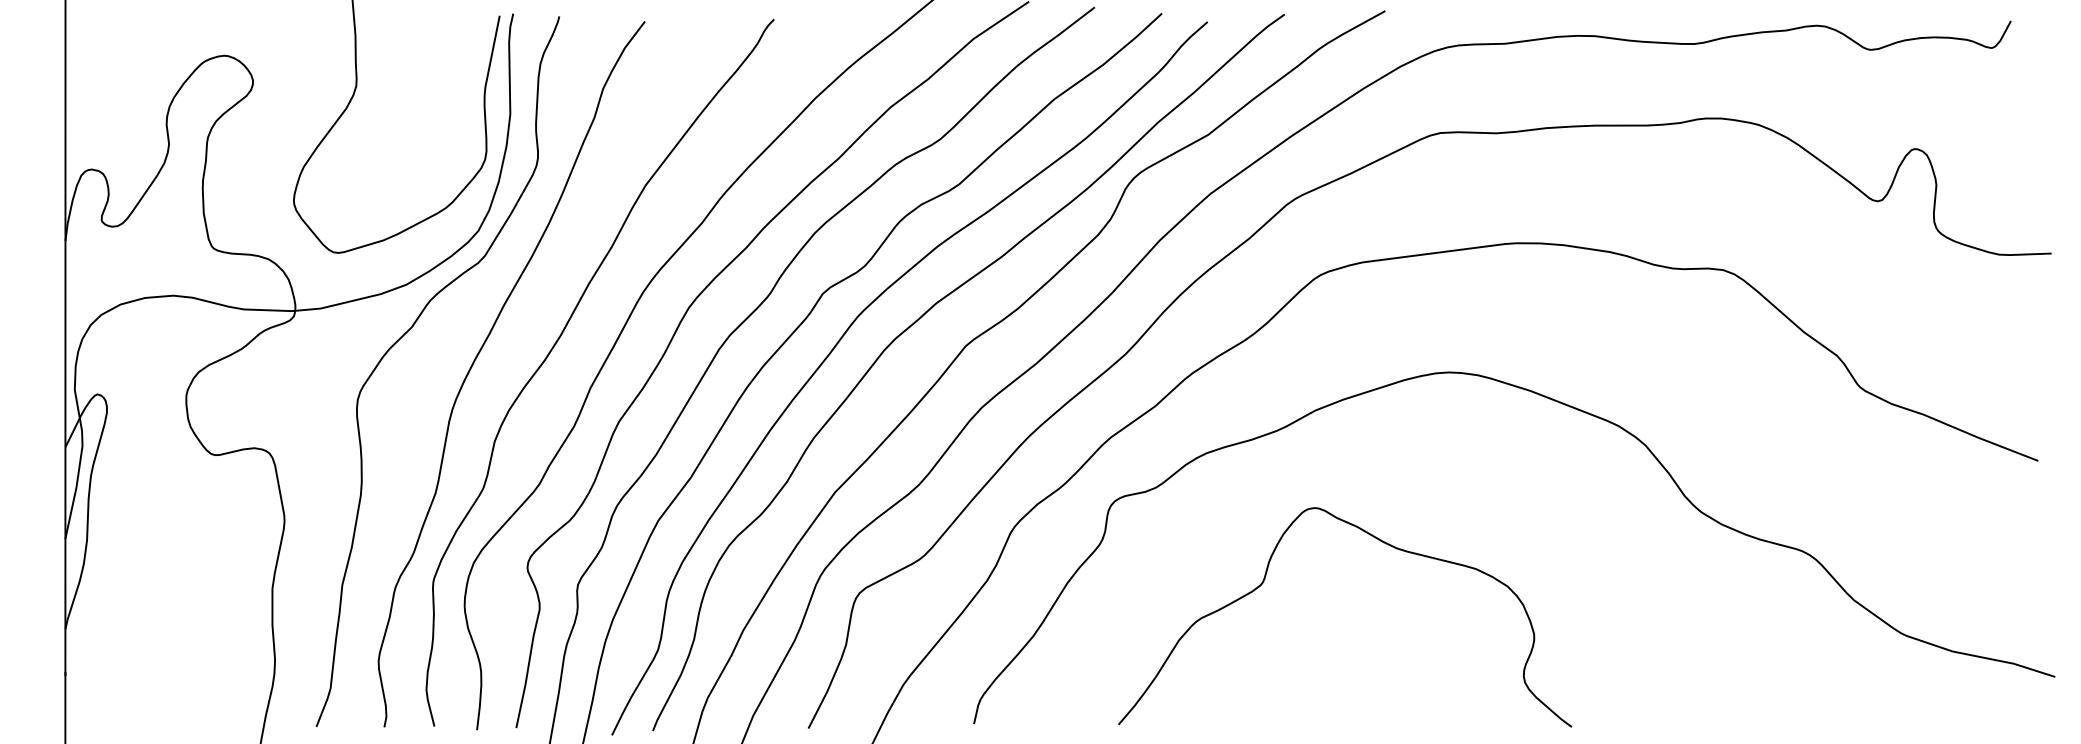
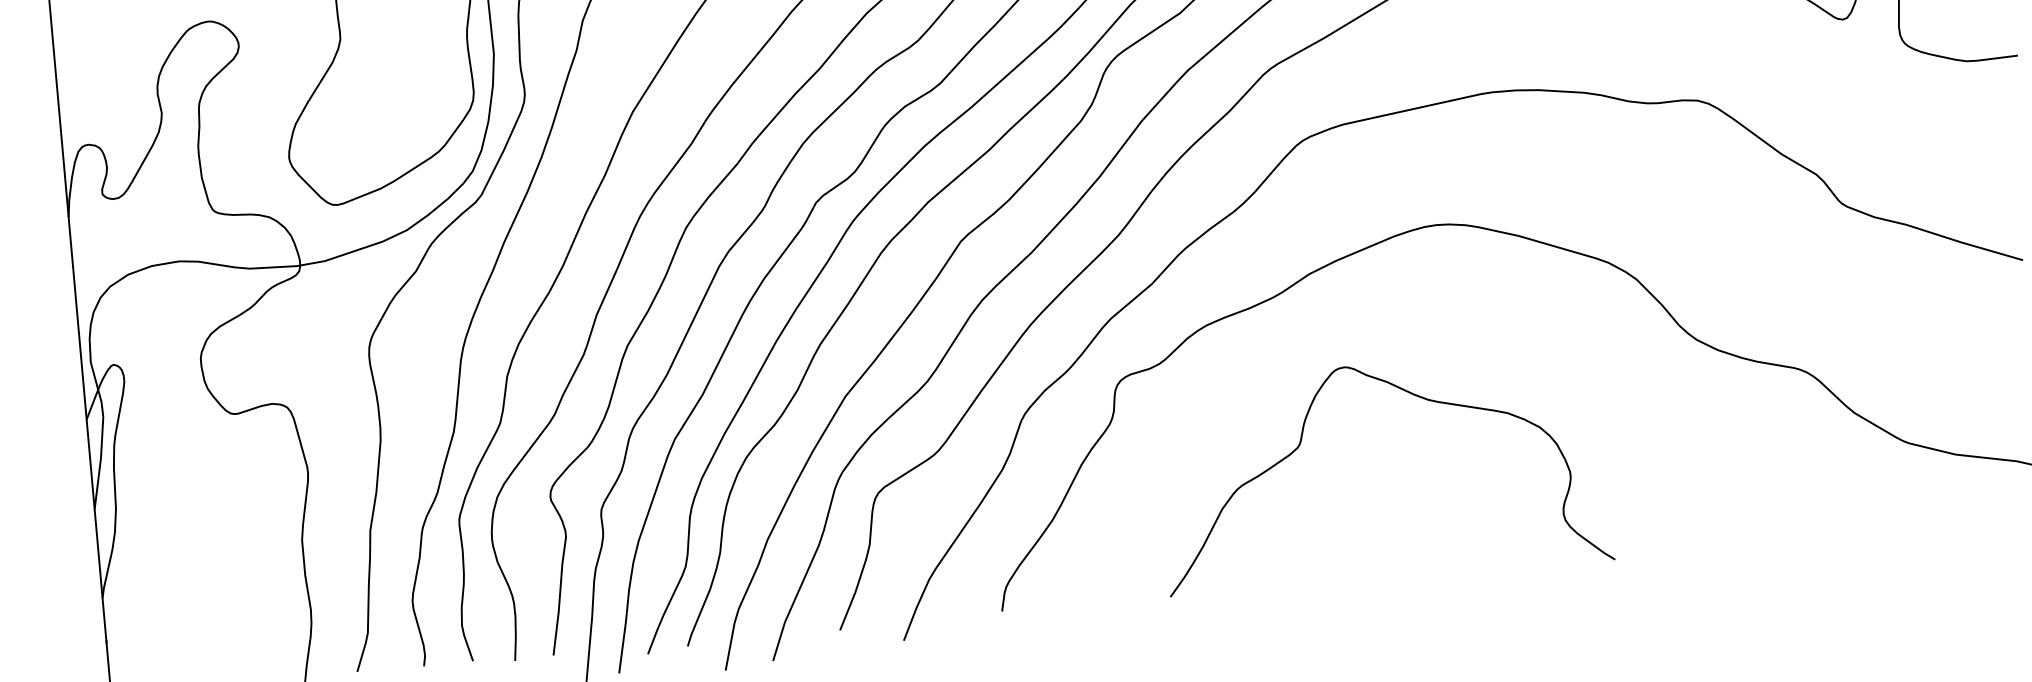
curve: (1382, 542) -> (1413, 395), moved

